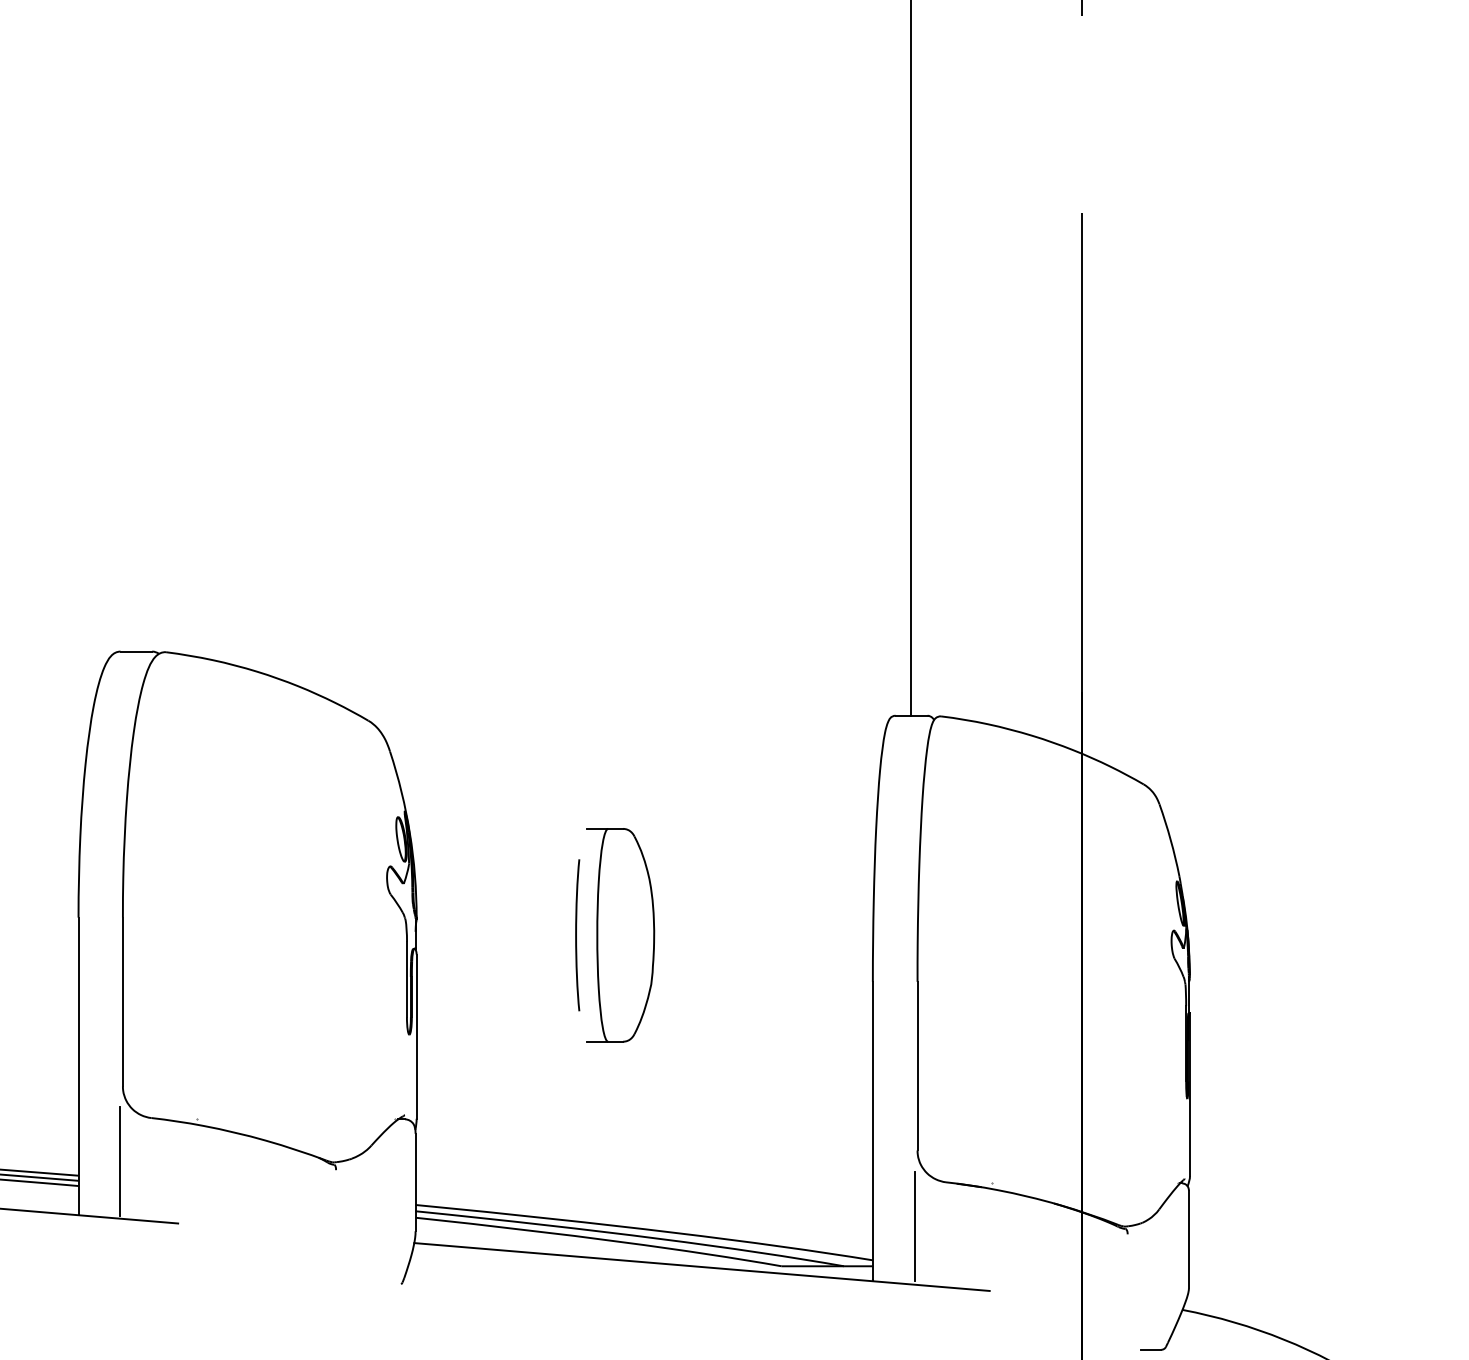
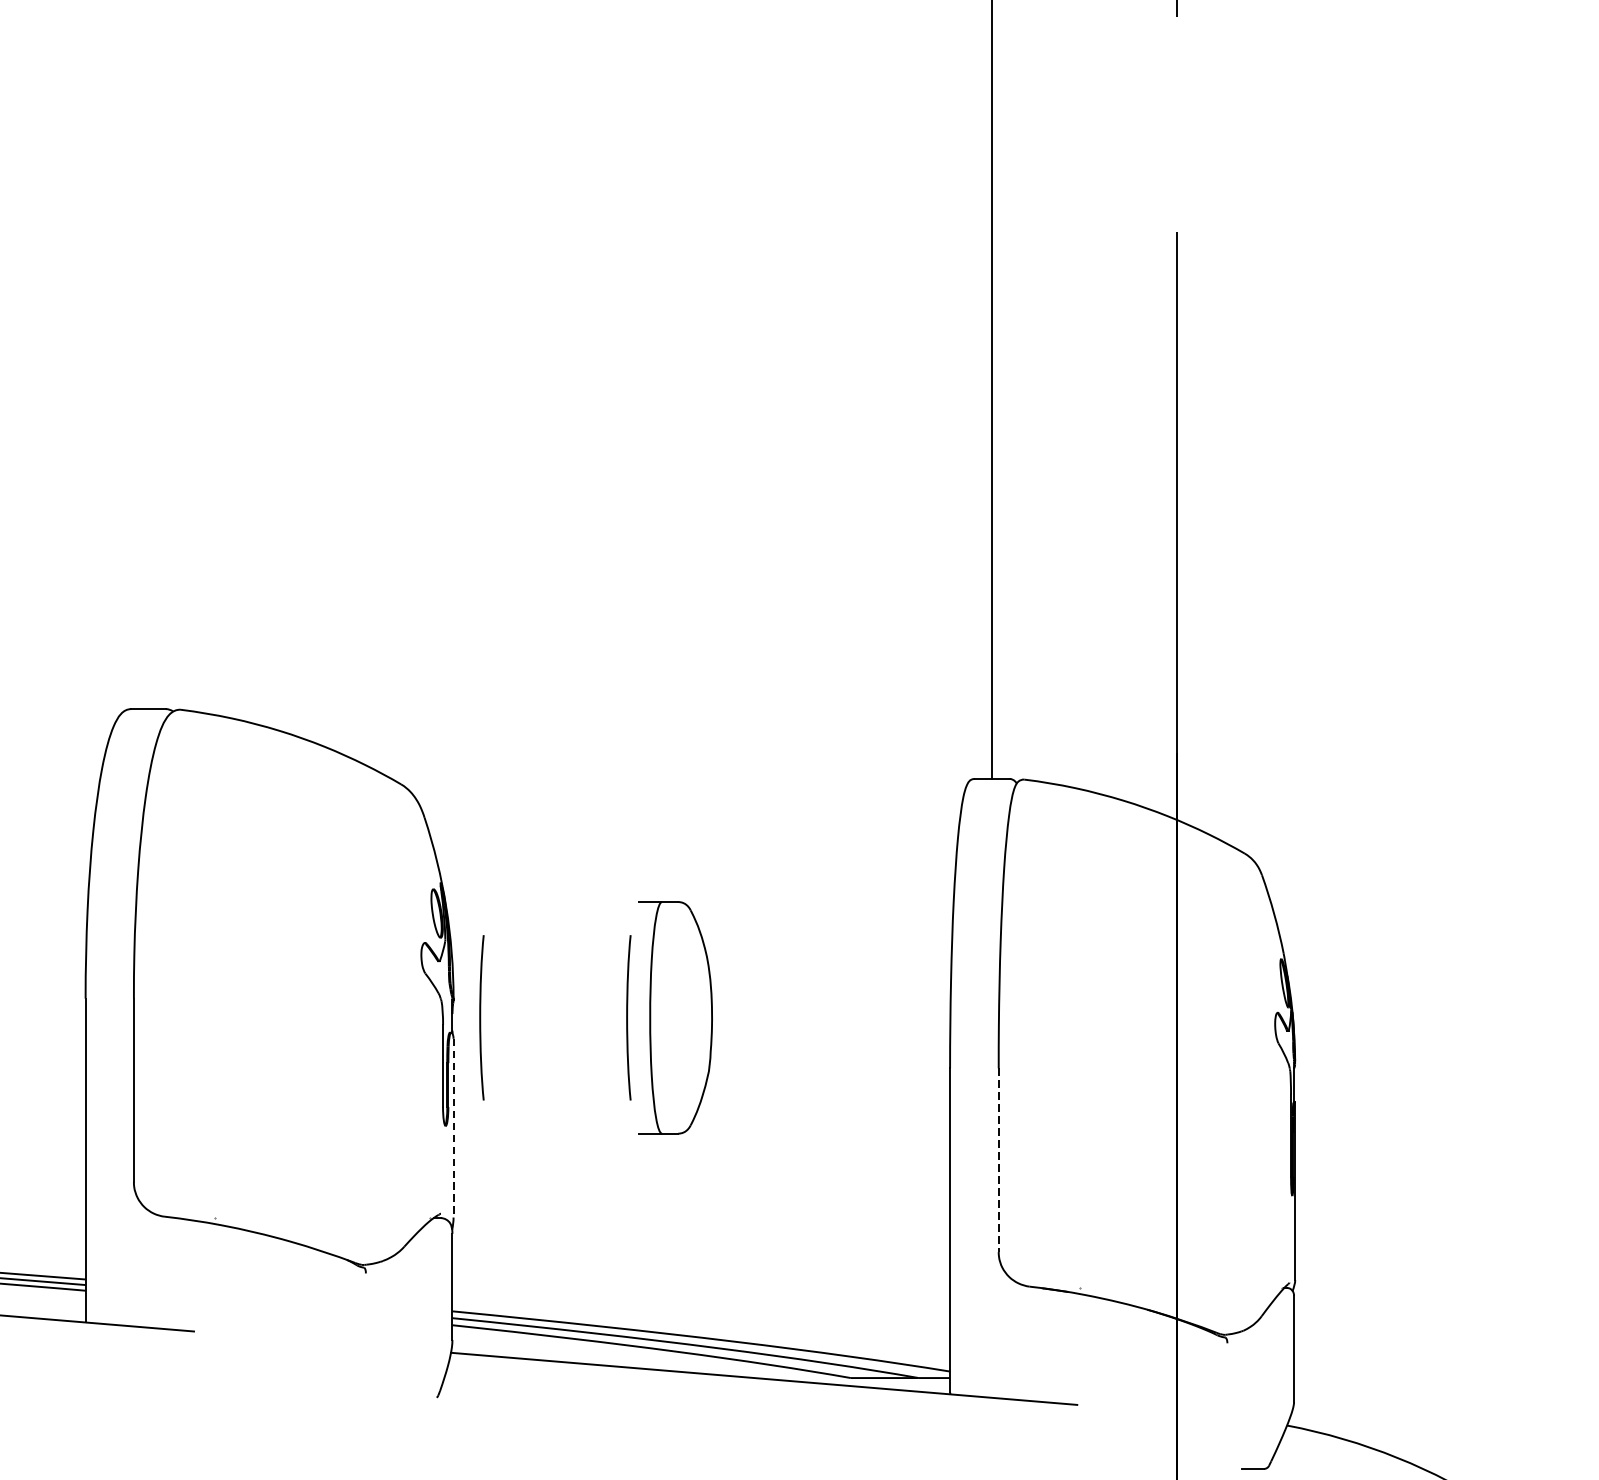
curve: (441, 935) -> (480, 1018), added
line: (416, 1037) -> (453, 1129), solid -> dashed
line: (917, 1066) -> (998, 1160), solid -> dashed
line: (120, 1161) -> (131, 1264), removed
line: (915, 1225) -> (996, 1333), removed

